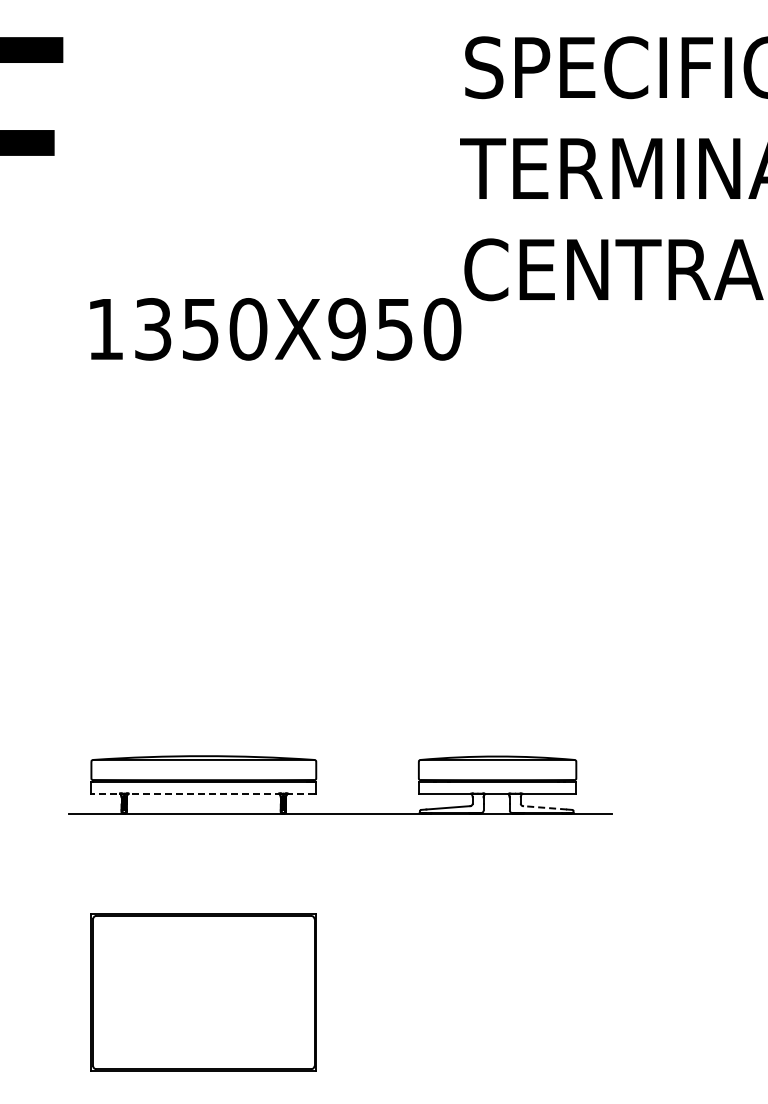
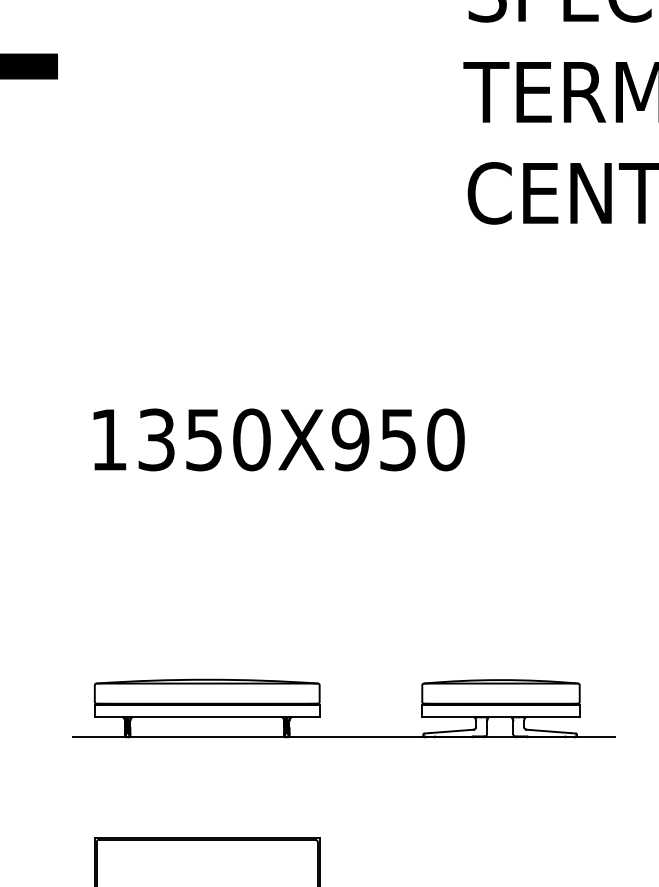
text: (275, 329) -> (278, 440), moved
line: (203, 793) -> (206, 717), dashed -> solid
line: (544, 807) -> (547, 731), dashed -> solid

